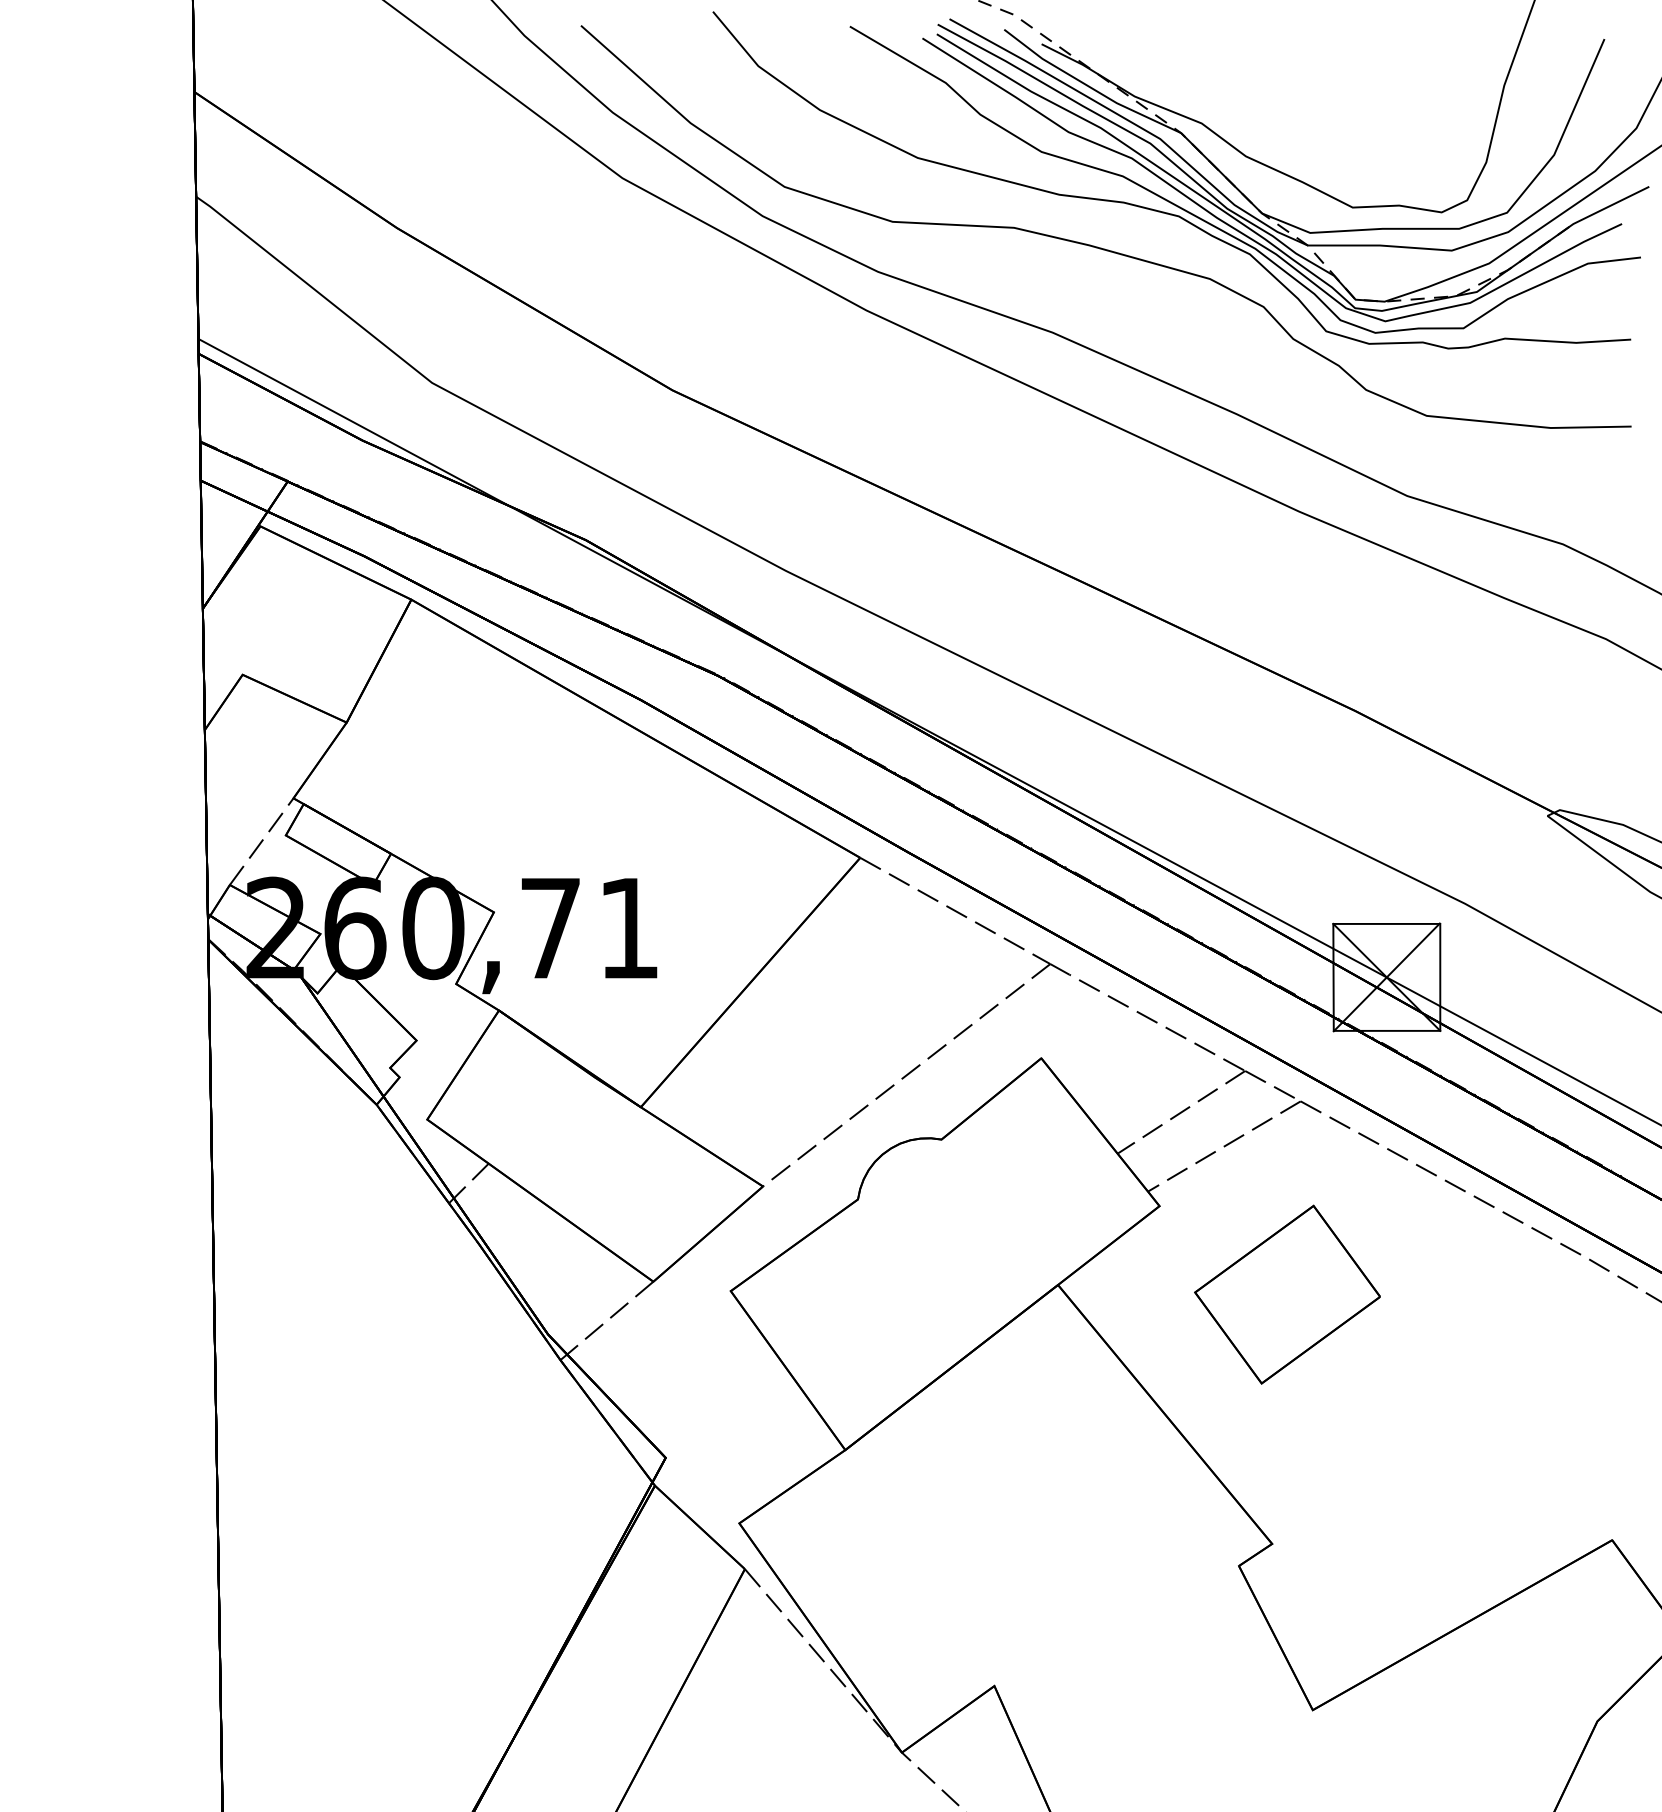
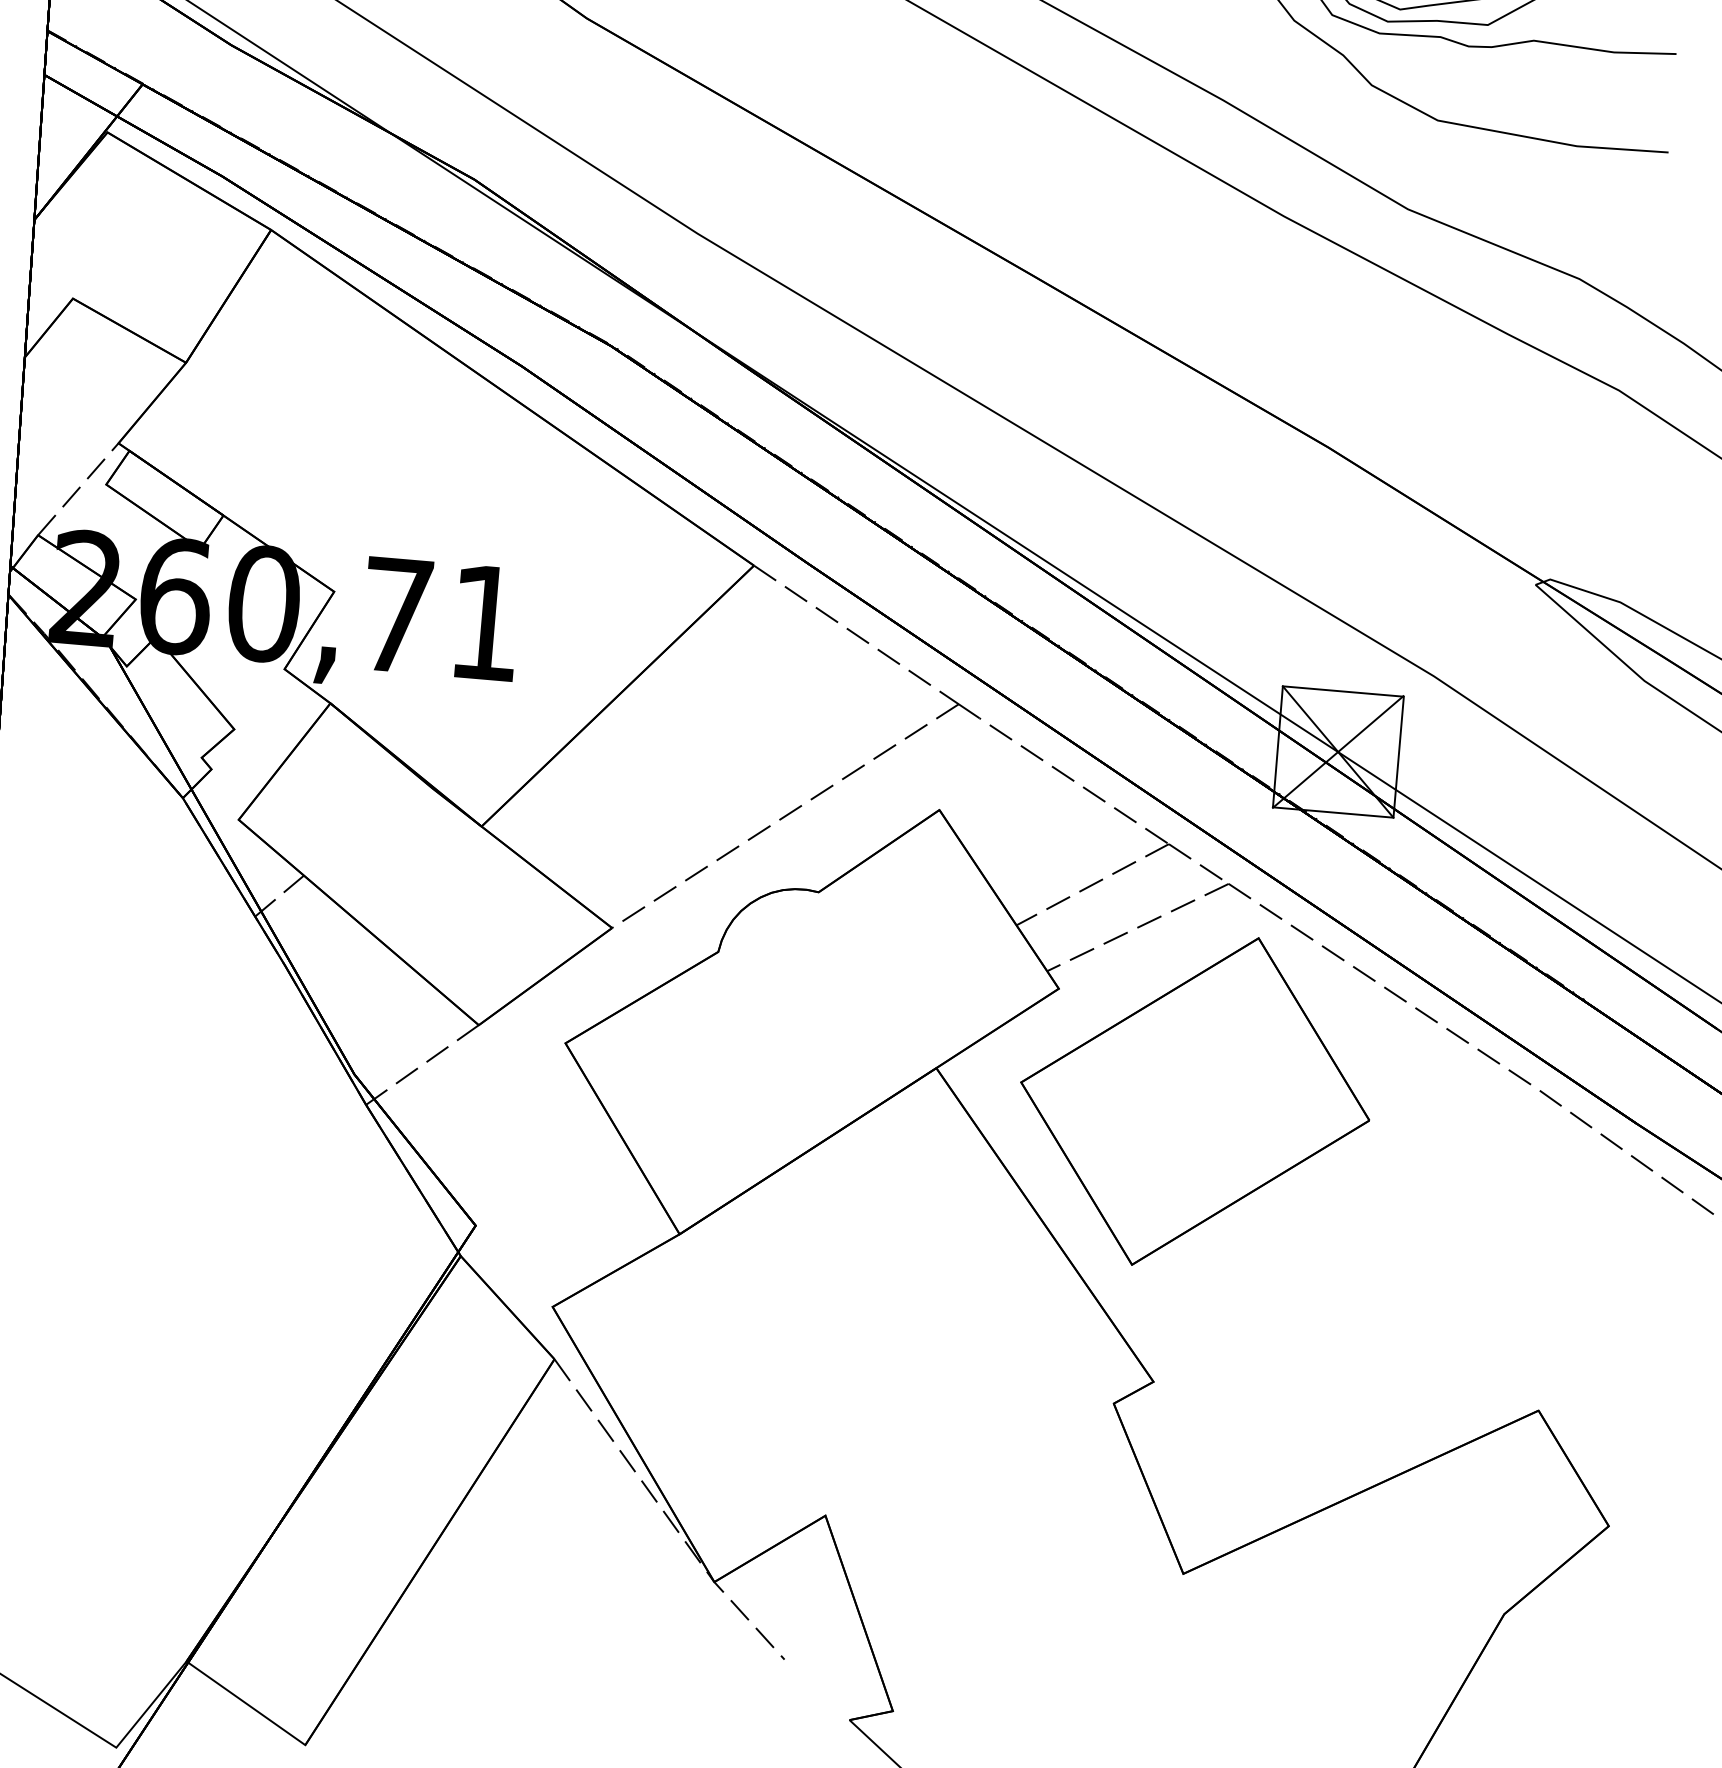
part: (1287, 1294) -> (1195, 1101), size x1.67

